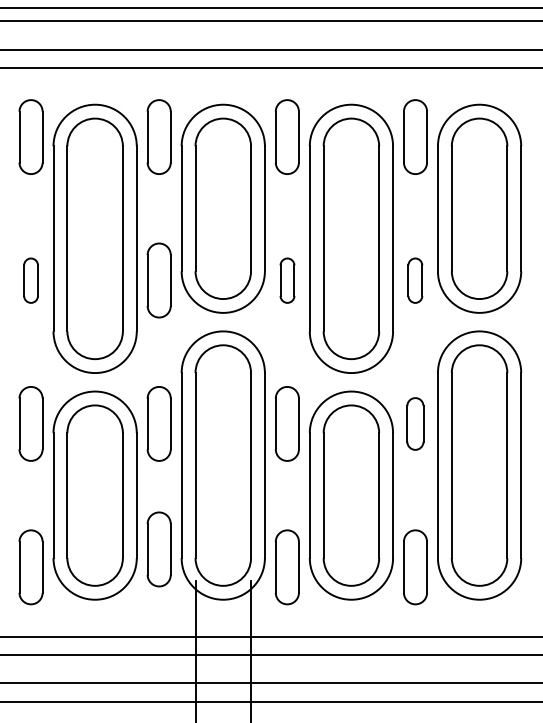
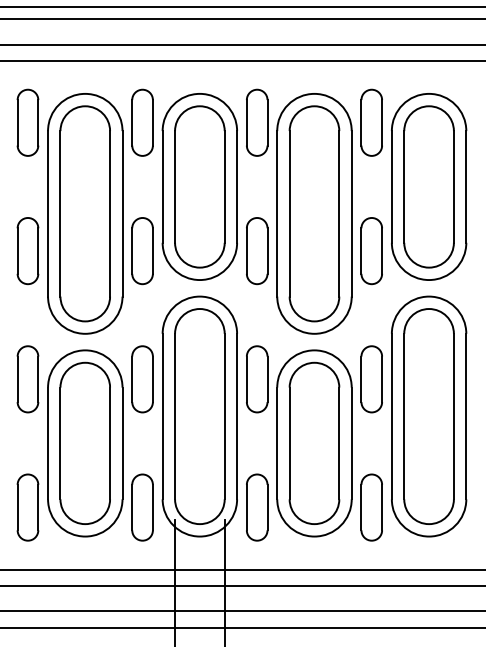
part: (30, 280) -> (27, 251), size x1.67
part: (287, 280) -> (257, 251), size x1.67
part: (415, 280) -> (371, 251), size x1.67
part: (415, 424) -> (371, 379), size x1.43
part: (159, 549) -> (142, 507), moved

